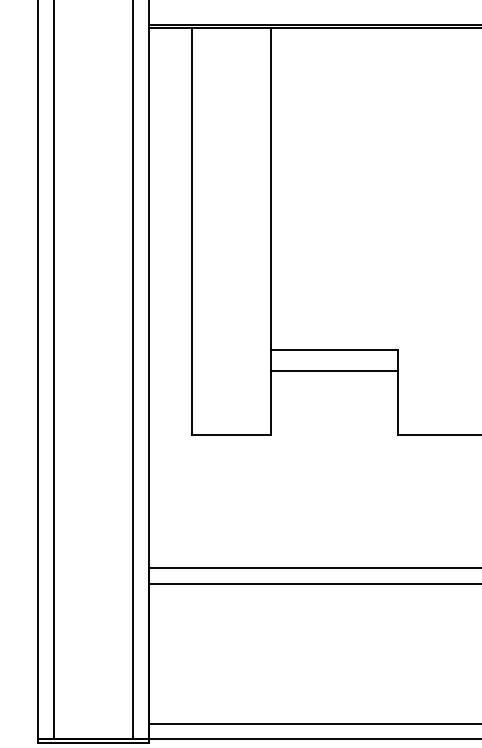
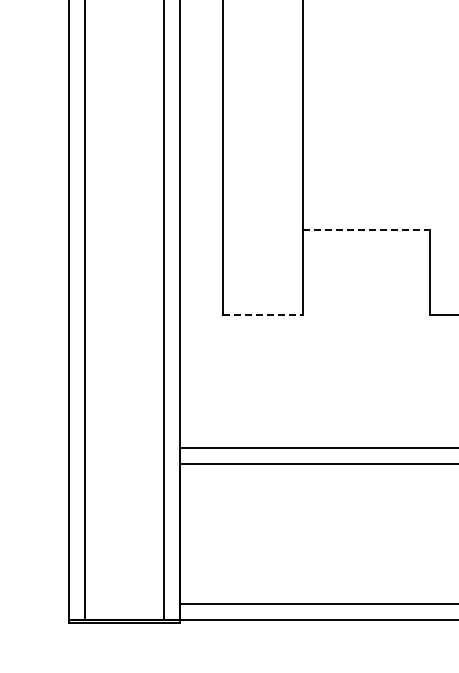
line: (334, 350) -> (365, 230), solid -> dashed
line: (334, 371) -> (365, 251), removed
line: (231, 434) -> (262, 314), solid -> dashed

